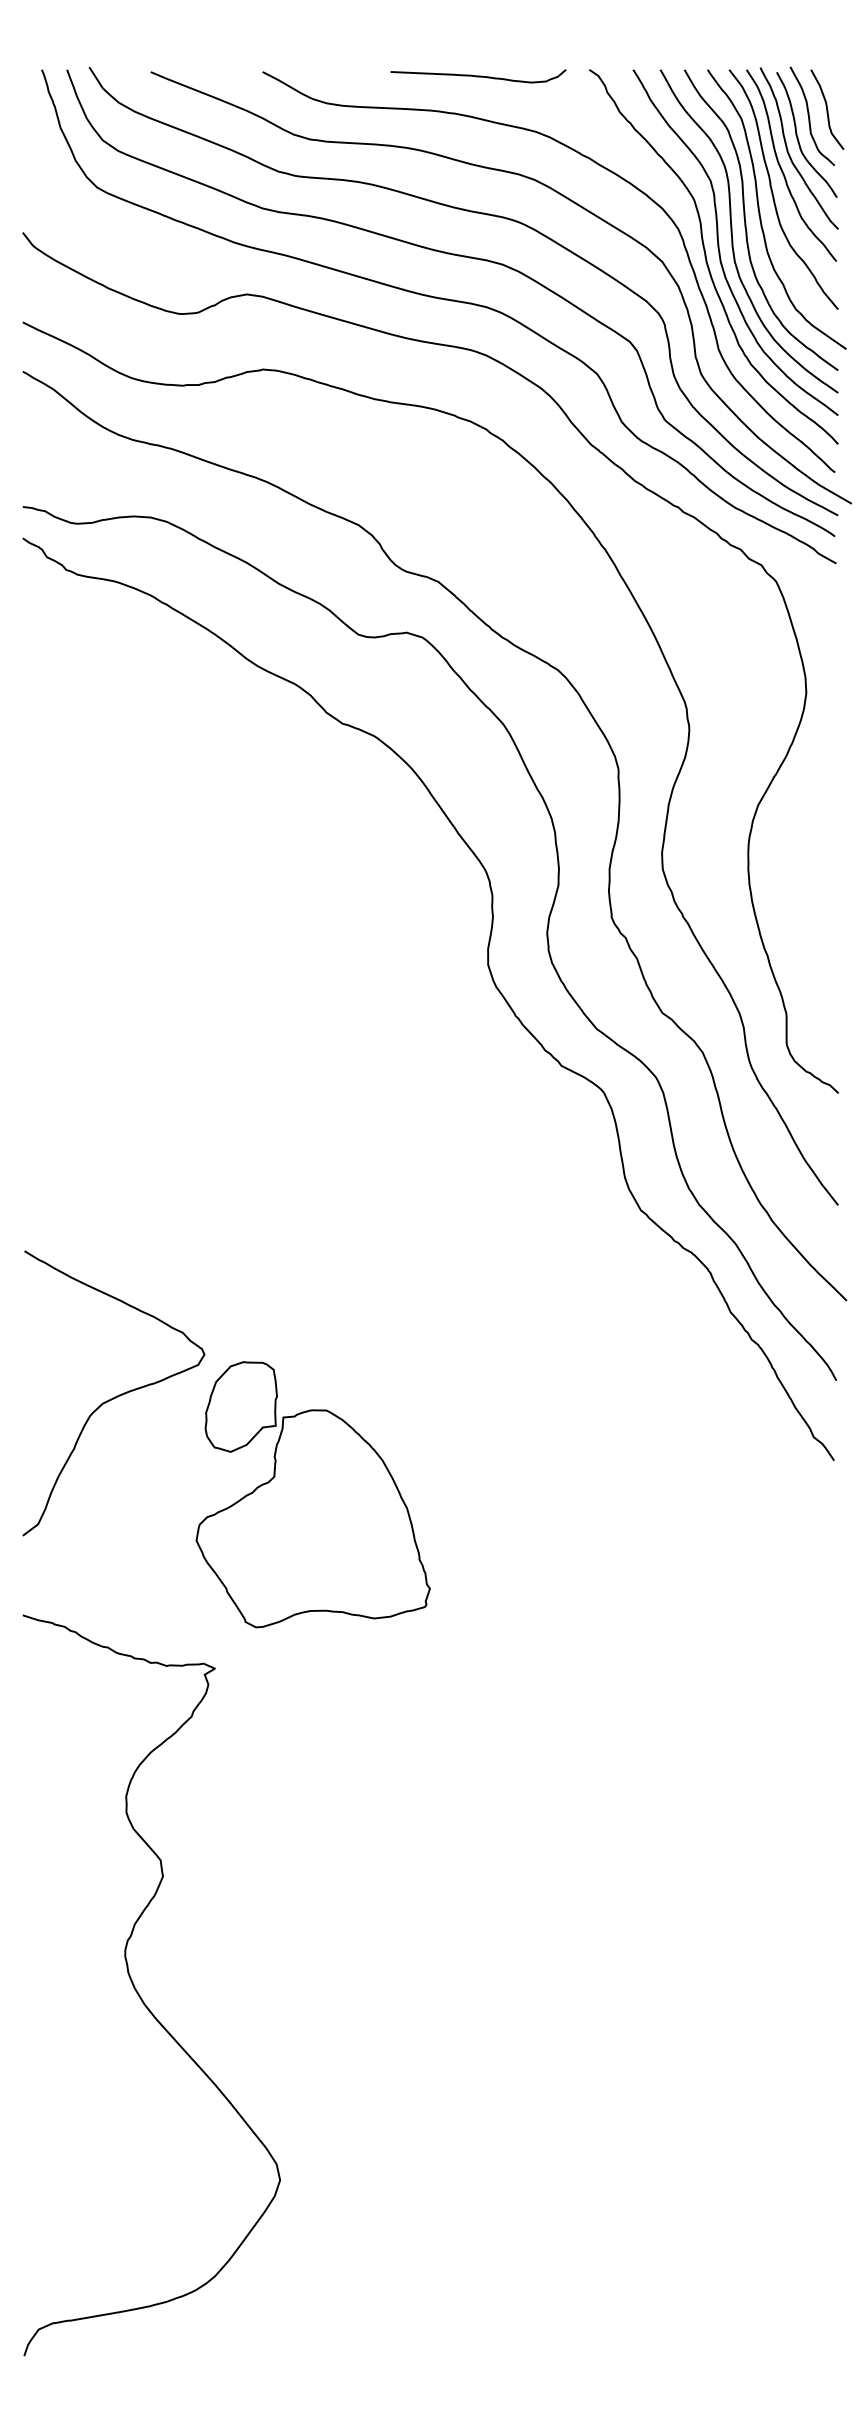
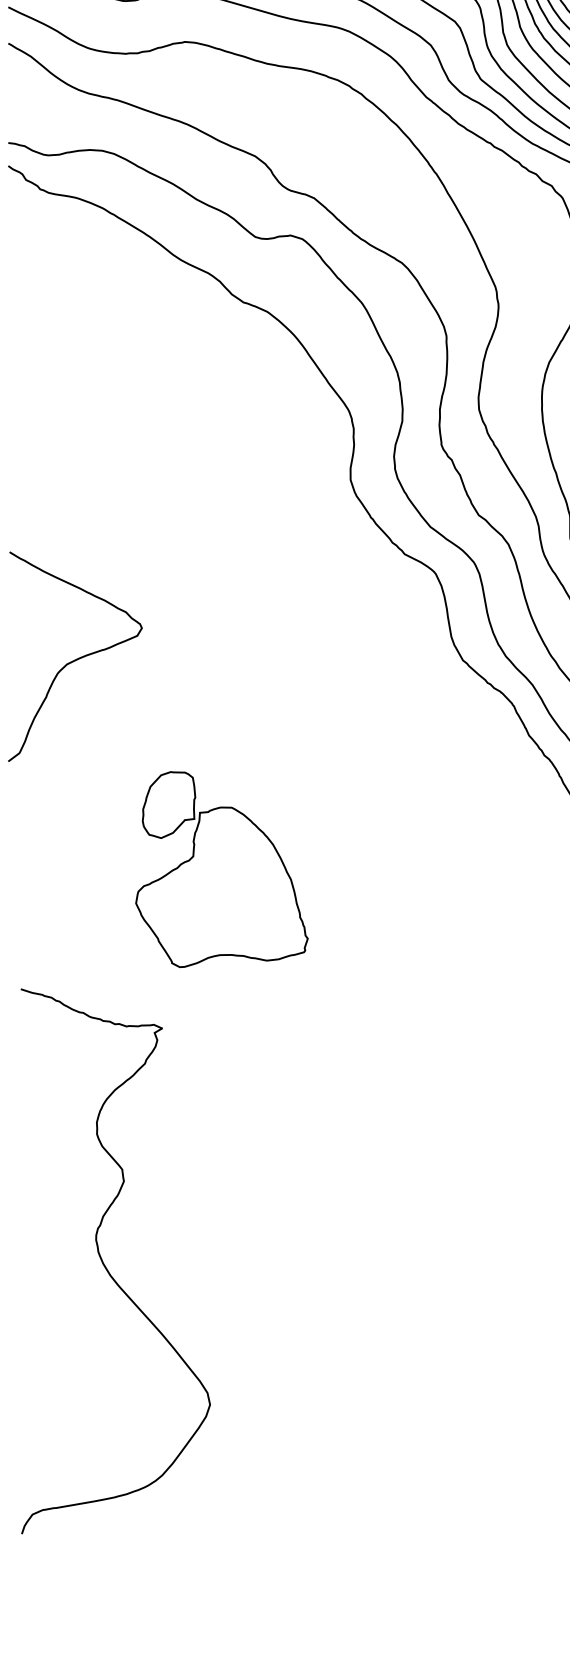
curve: (115, 1396) -> (76, 659), moved
curve: (138, 1992) -> (105, 1266), moved

